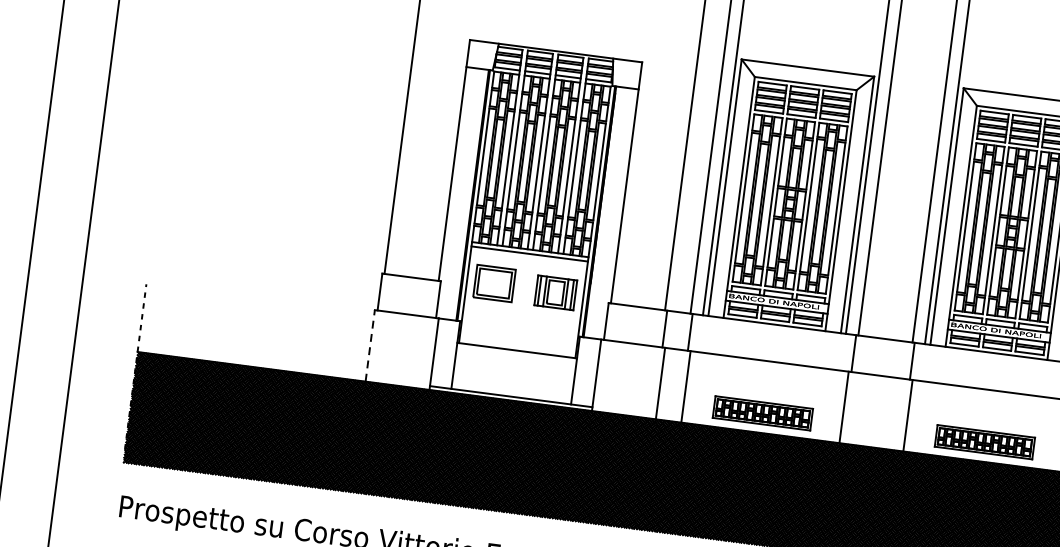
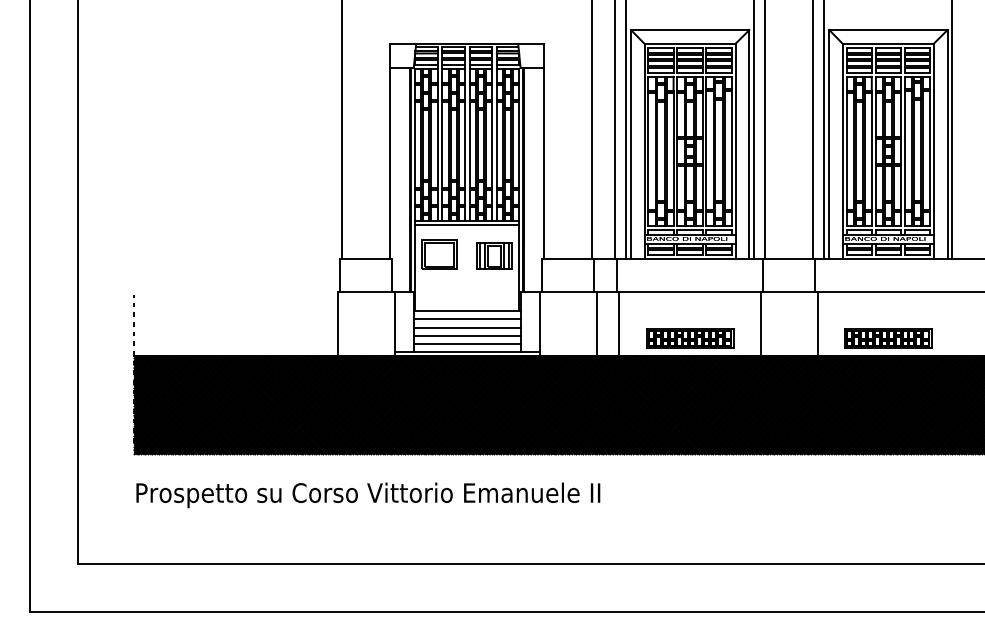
line: (370, 345) -> (337, 323), dashed -> solid
line: (515, 359) -> (466, 319), added
line: (514, 368) -> (466, 327), added
line: (512, 377) -> (466, 335), added
line: (511, 387) -> (466, 344), added

